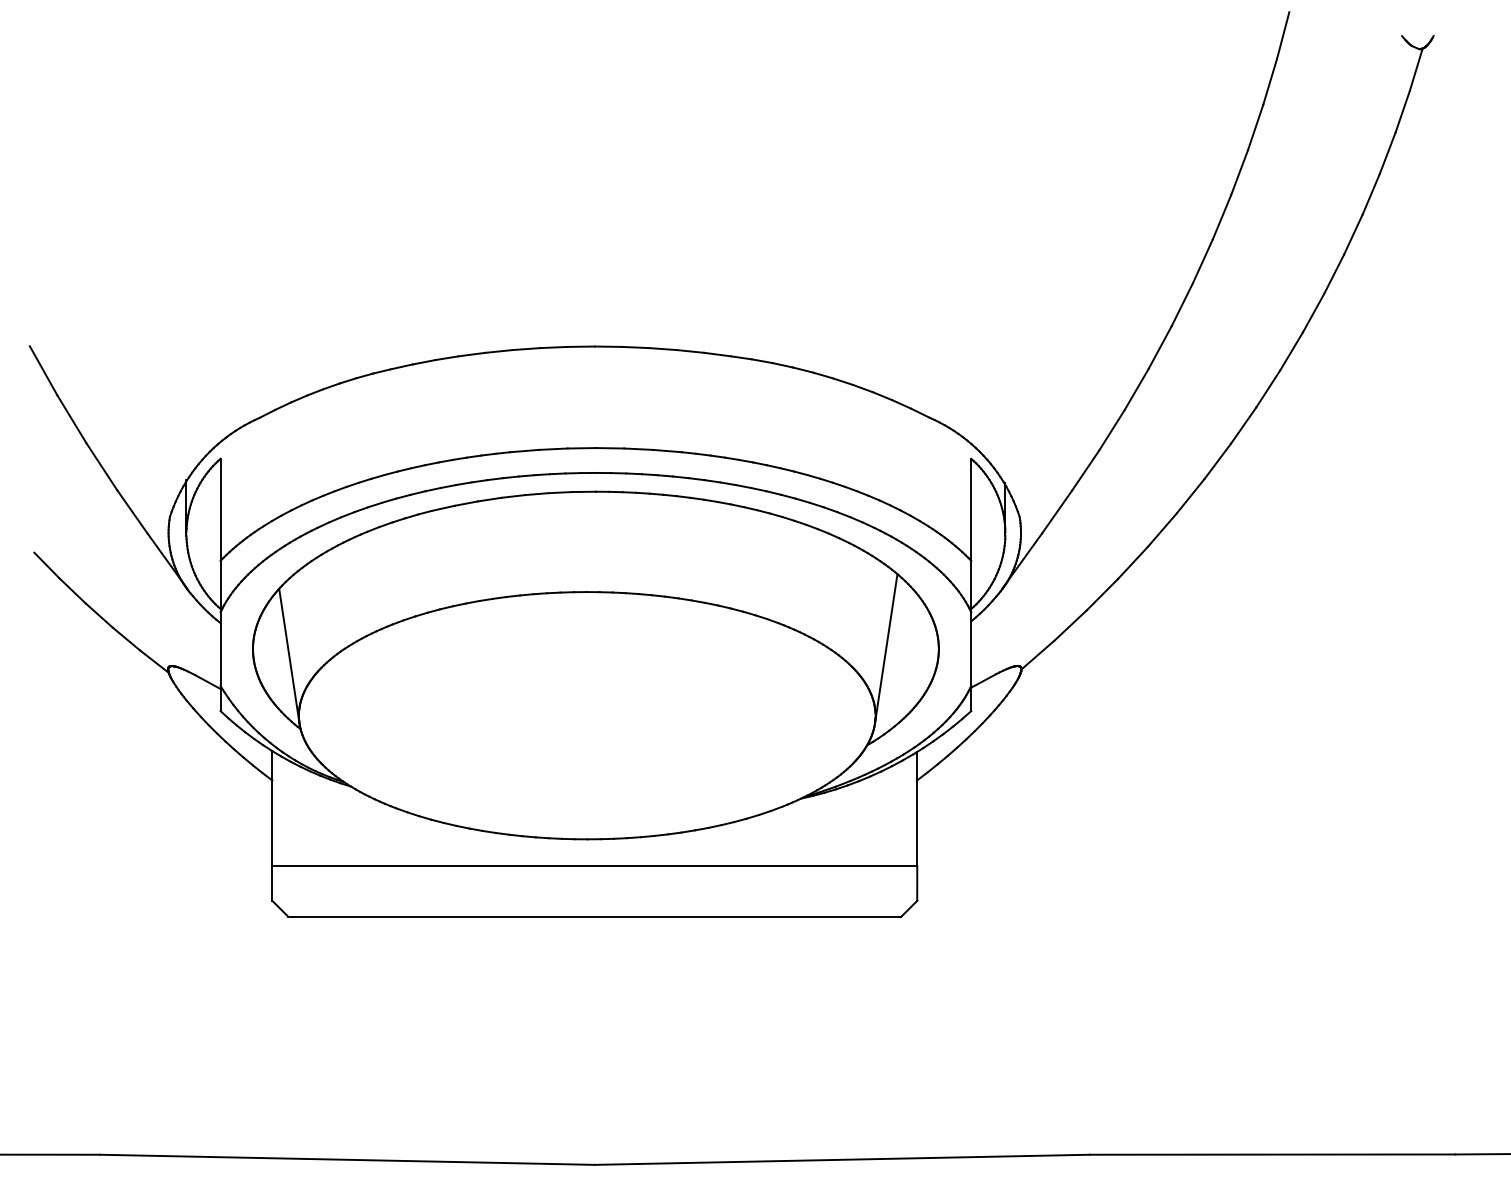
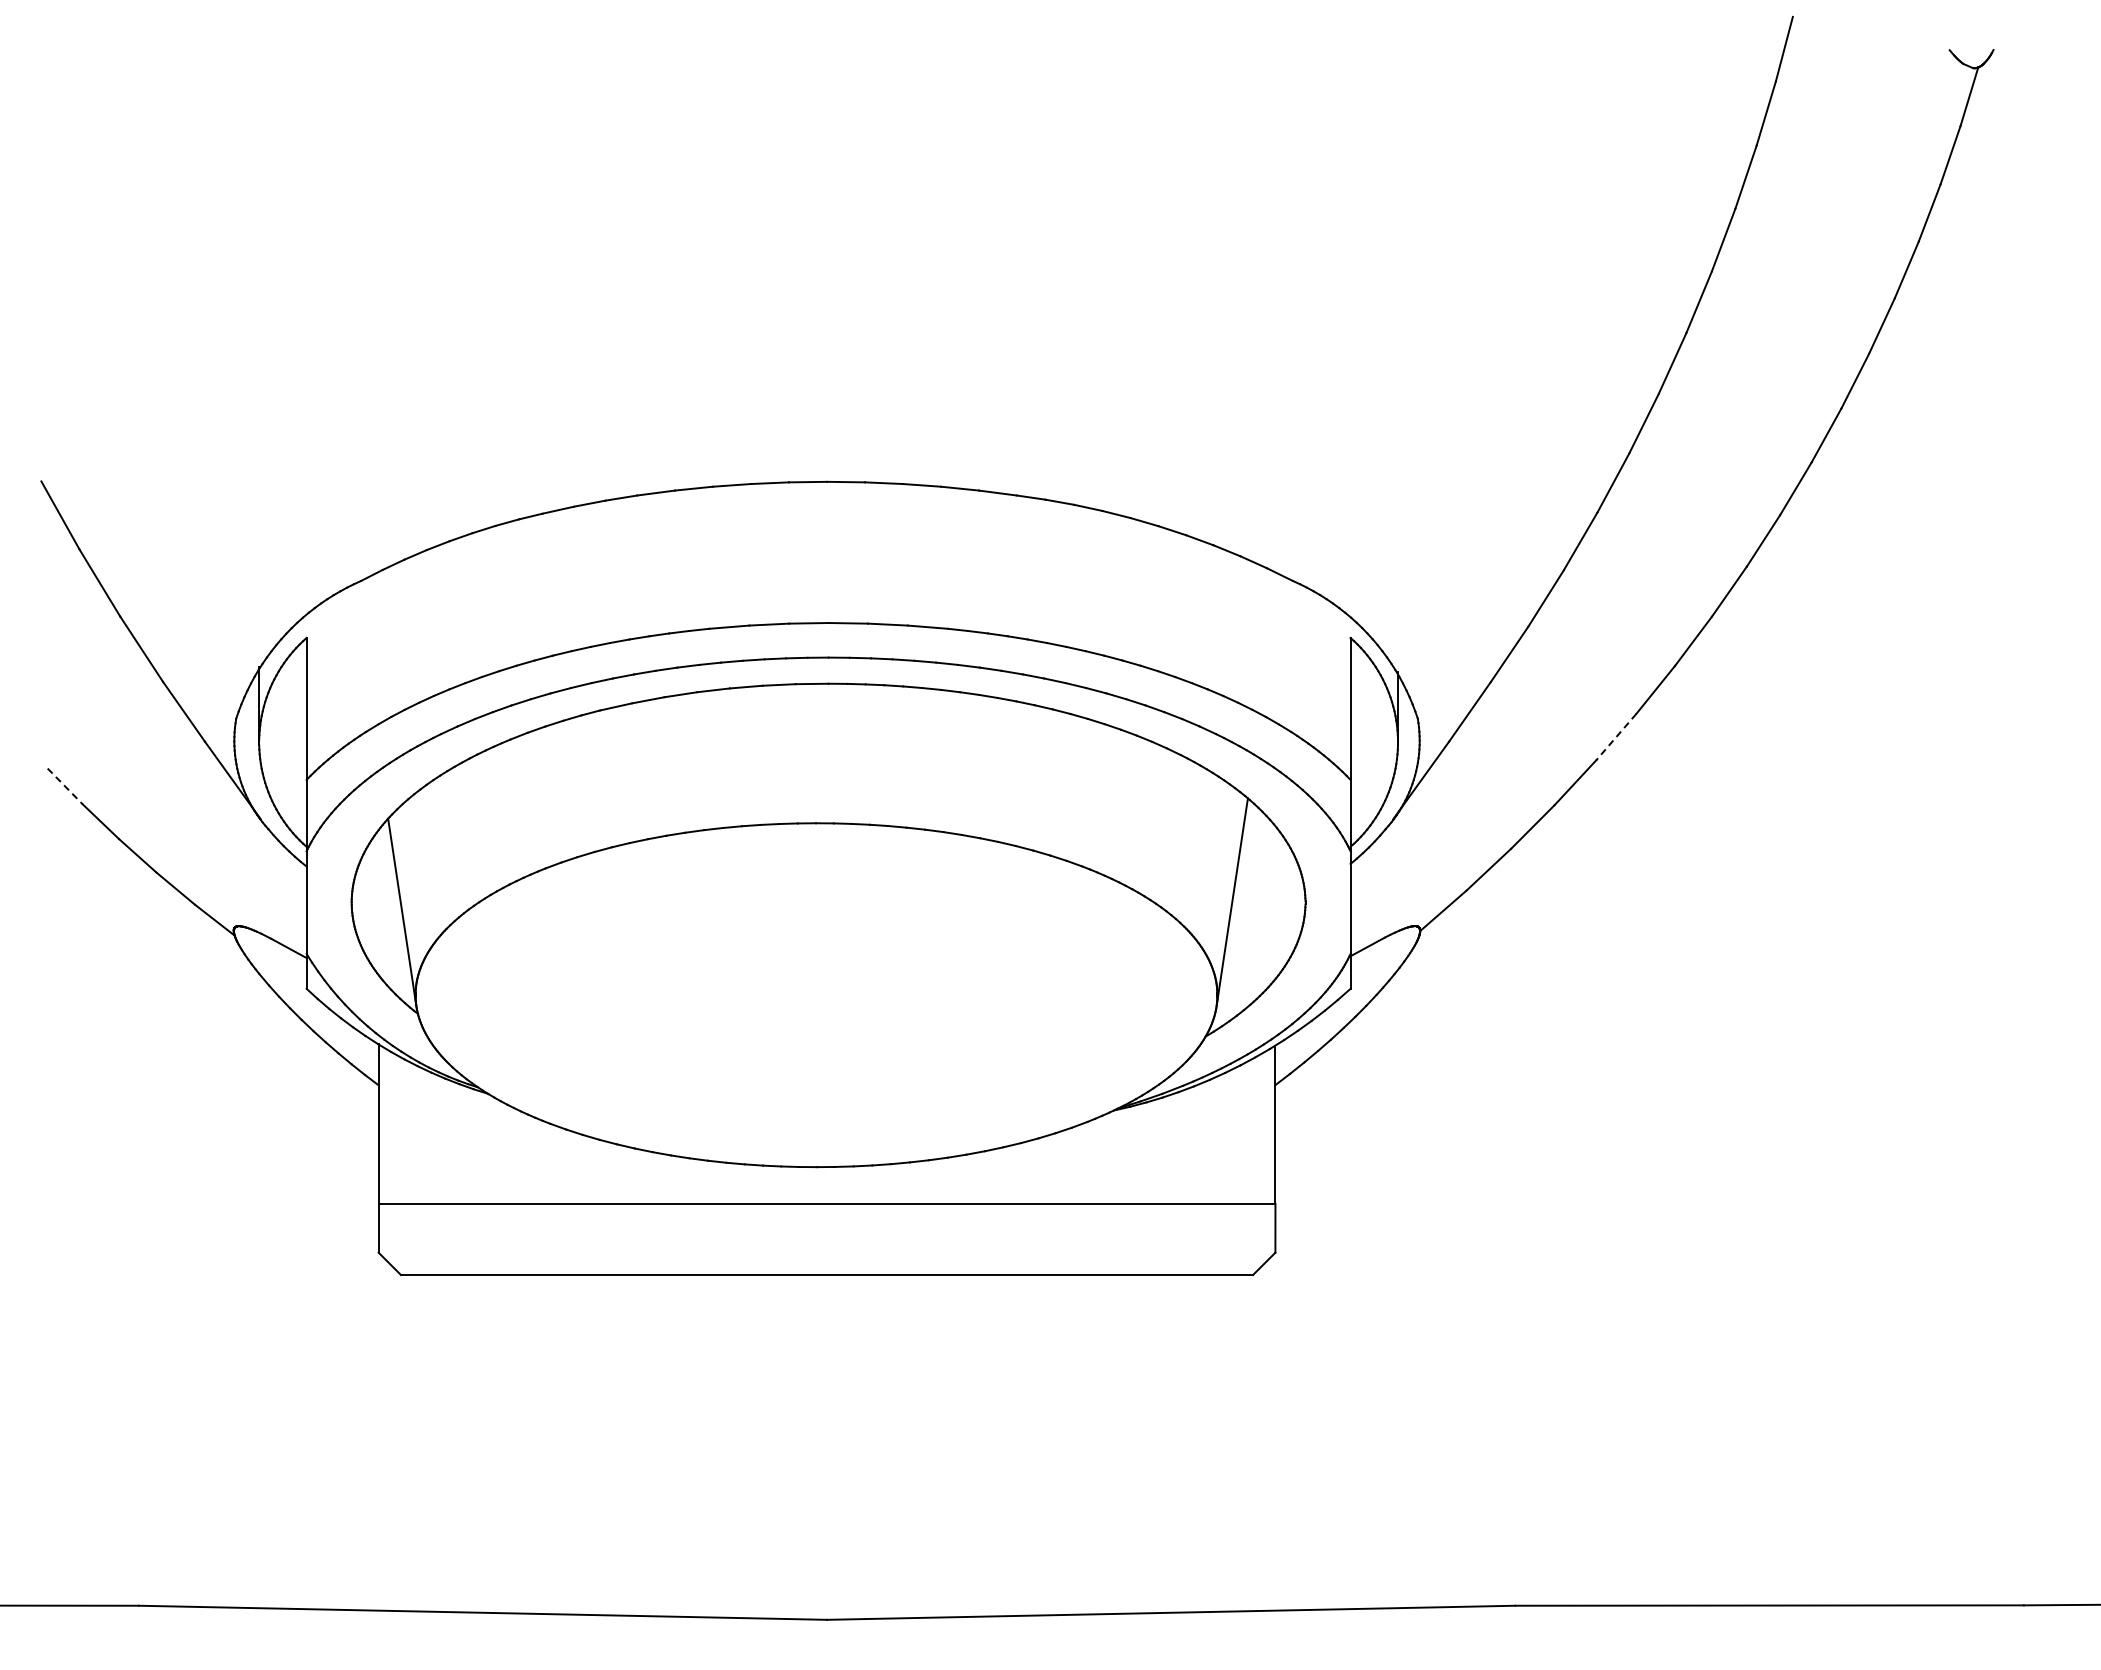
line: (1162, 530) -> (1616, 737), solid -> dashed
line: (47, 565) -> (65, 786), solid -> dashed

